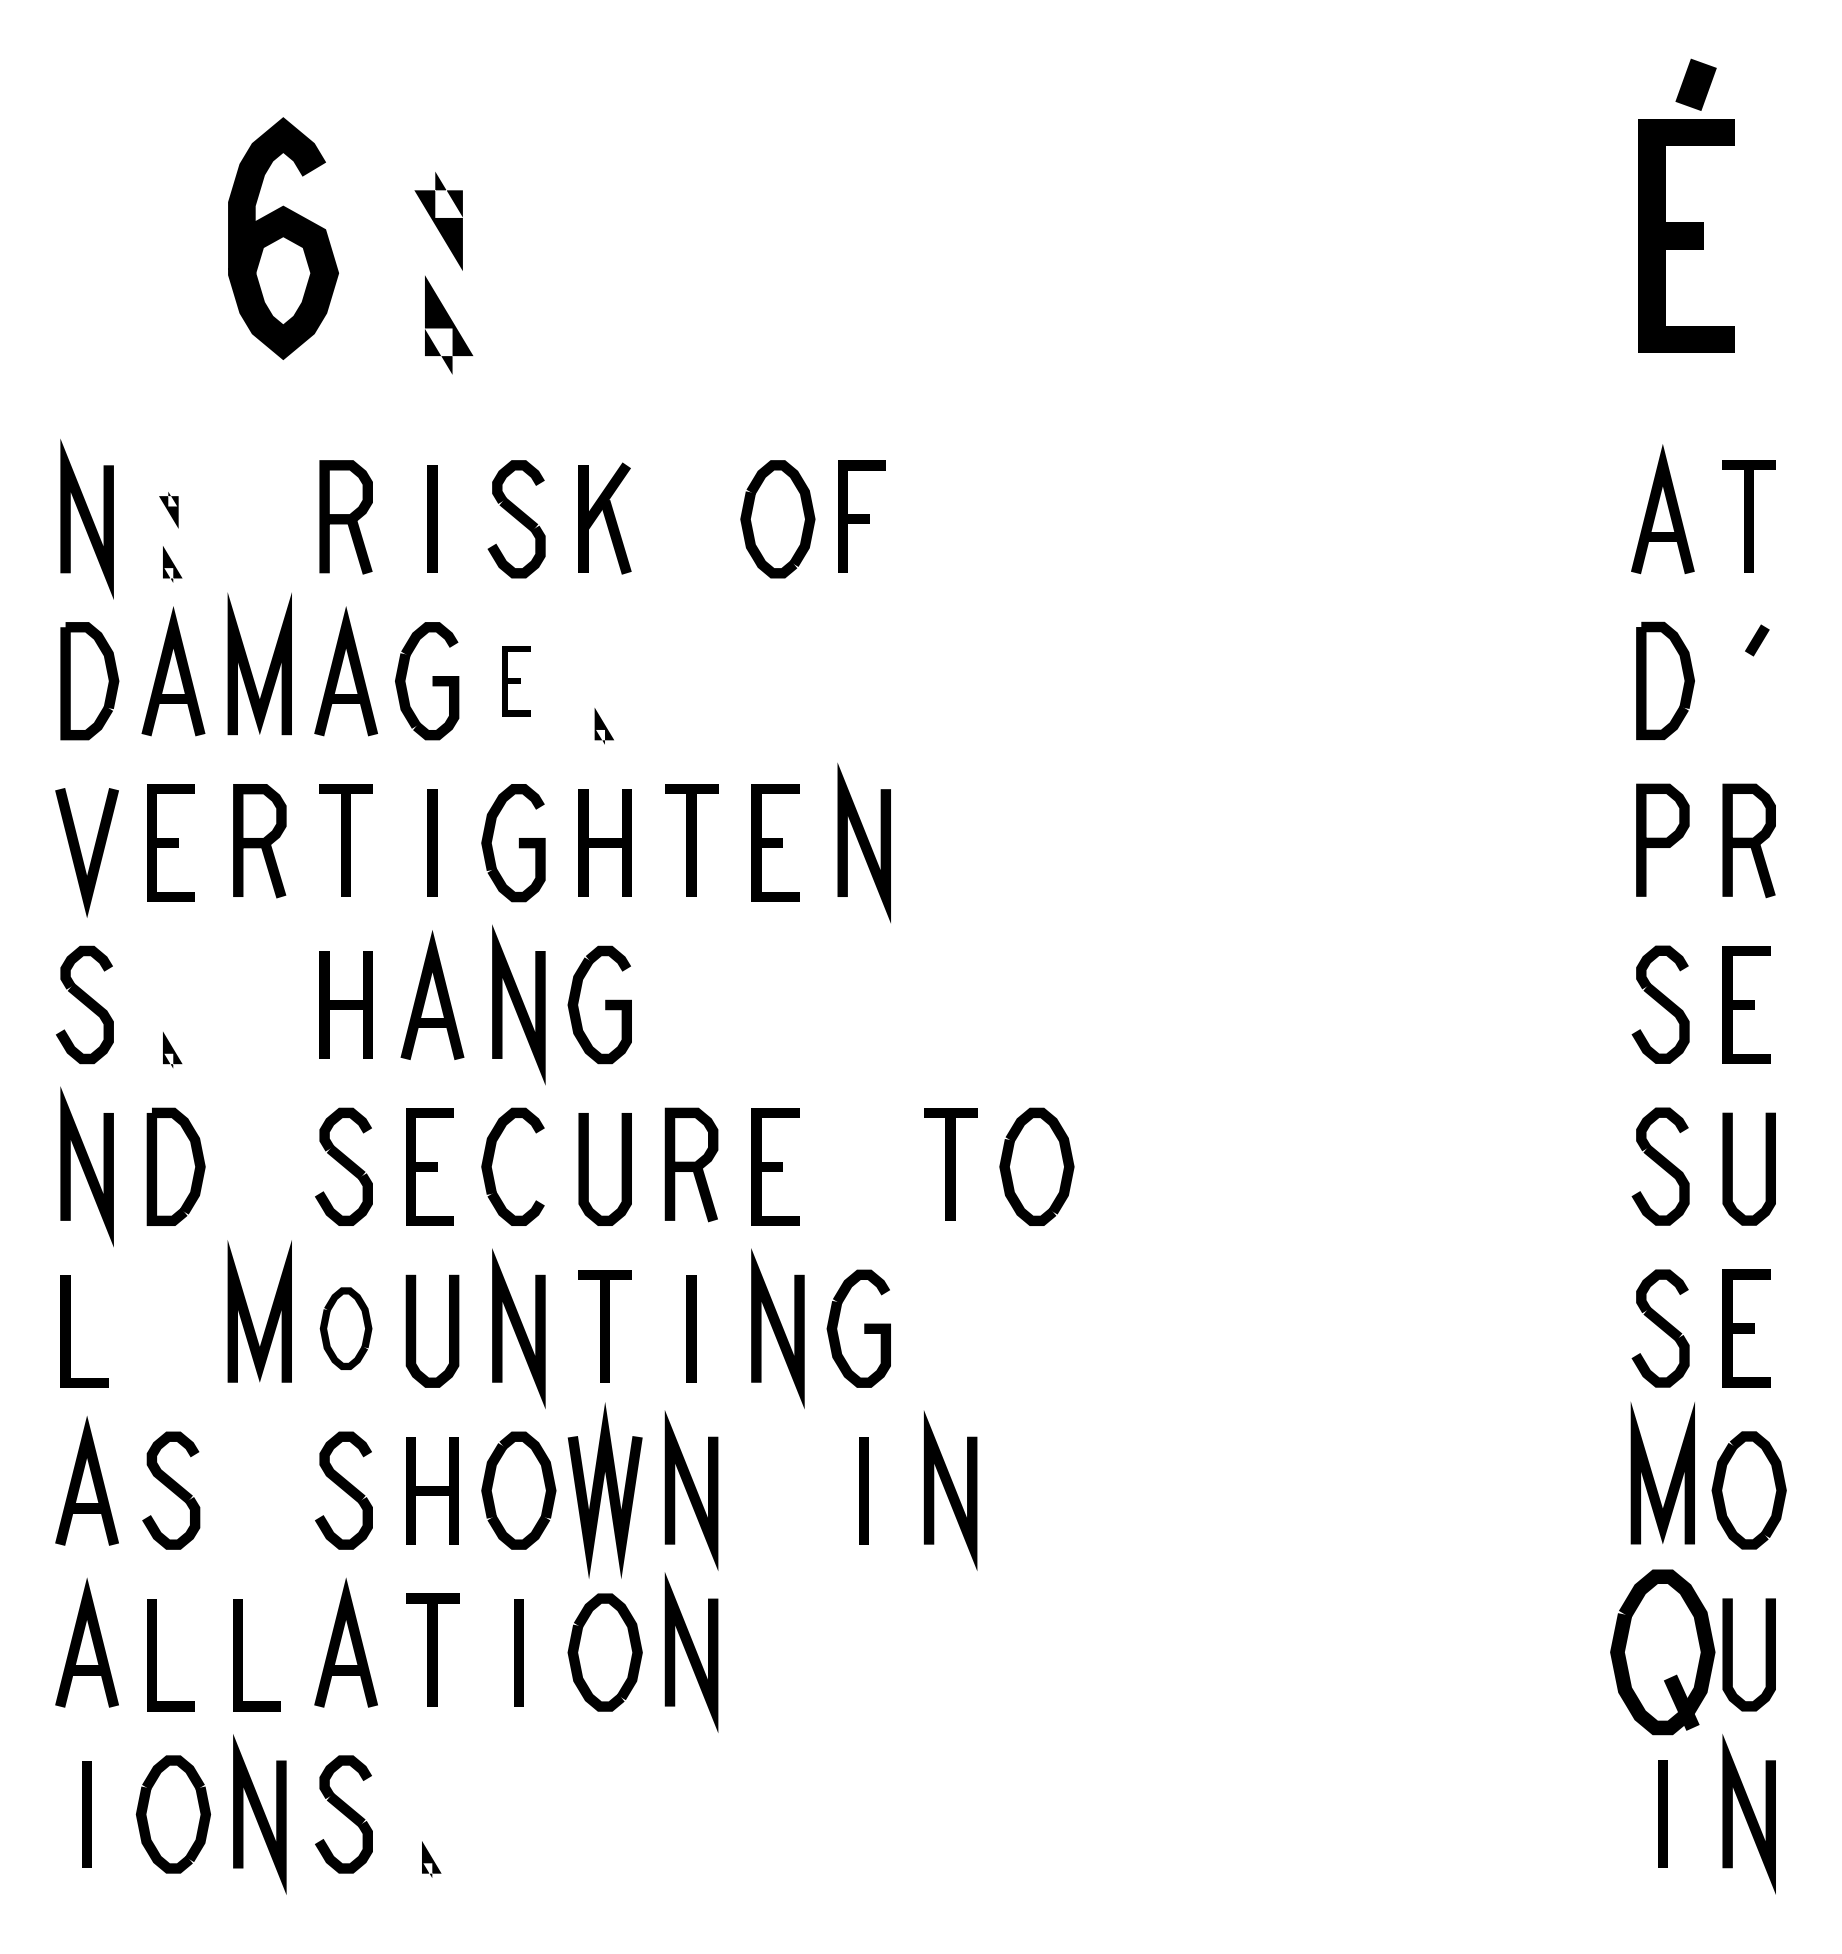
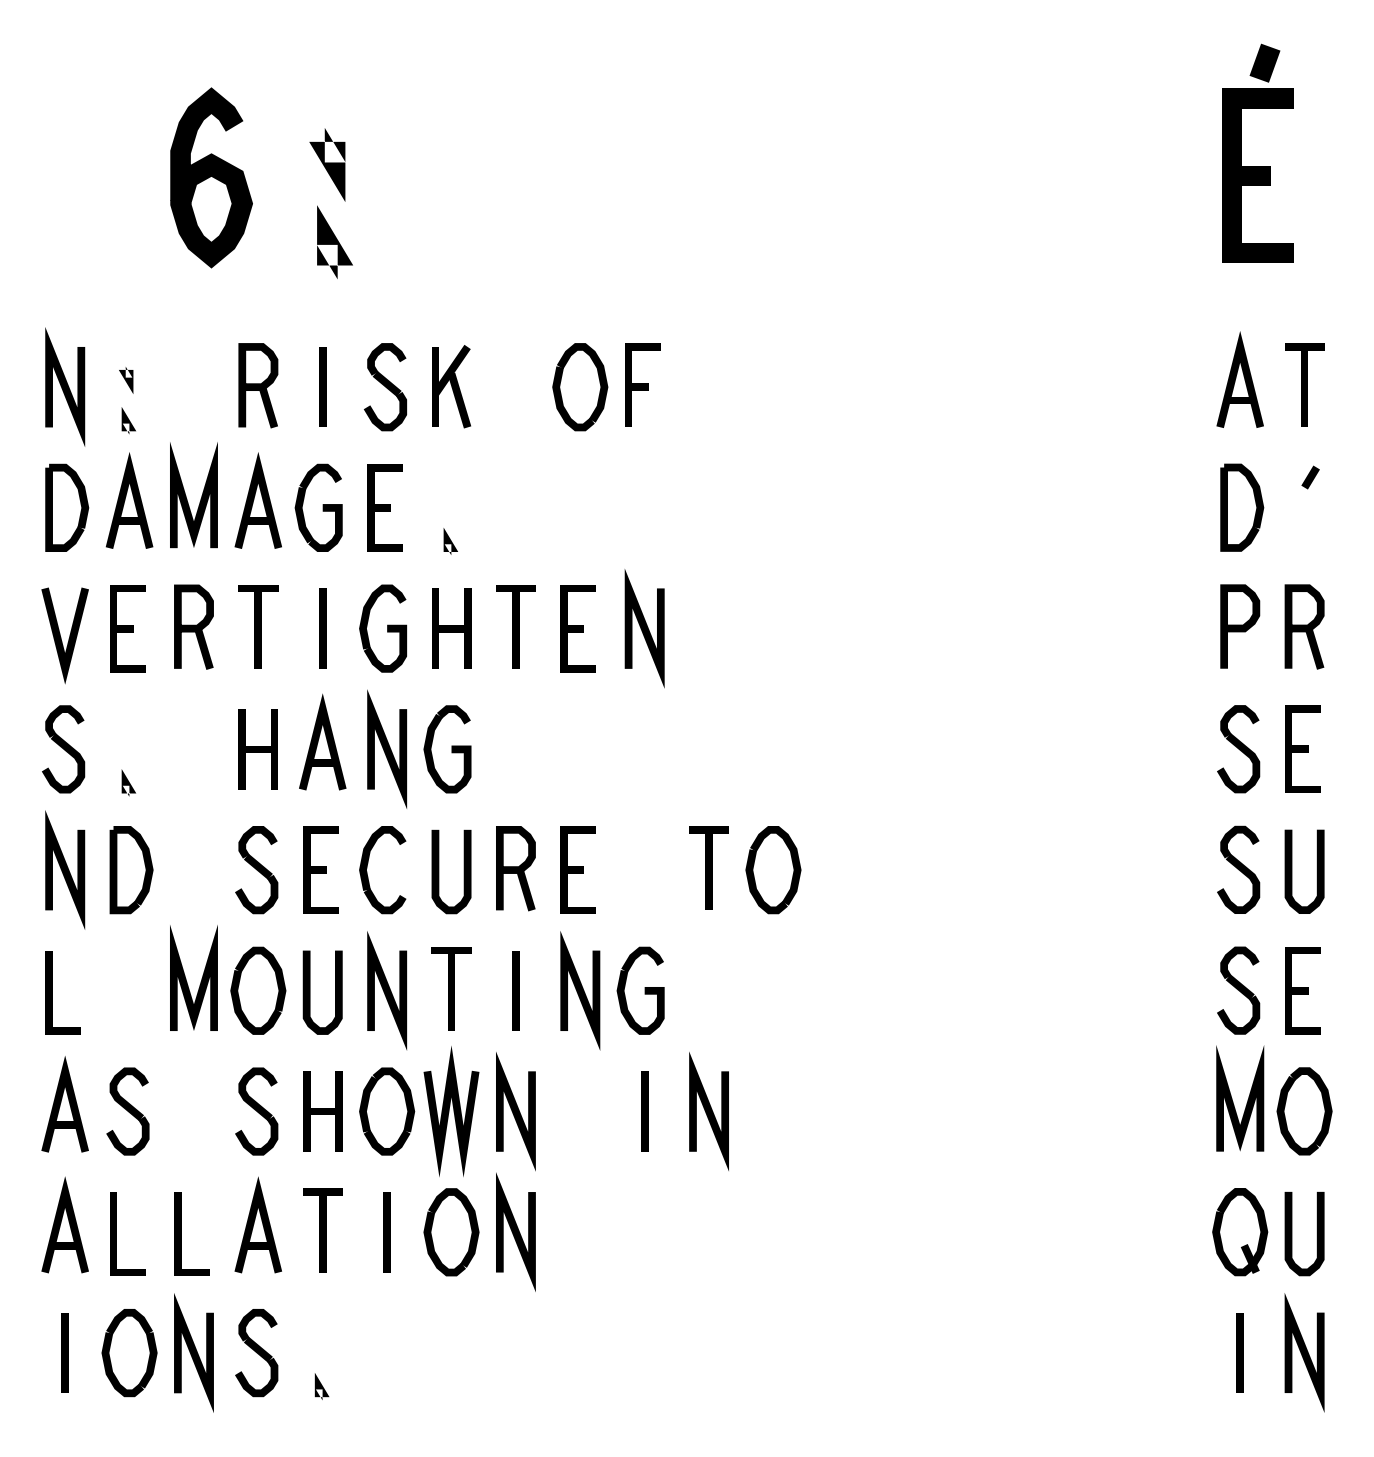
part: (515, 680) -> (384, 507), size x1.67
part: (345, 1328) -> (257, 990), size x1.43
part: (1662, 1652) -> (1239, 1232), size x0.71

